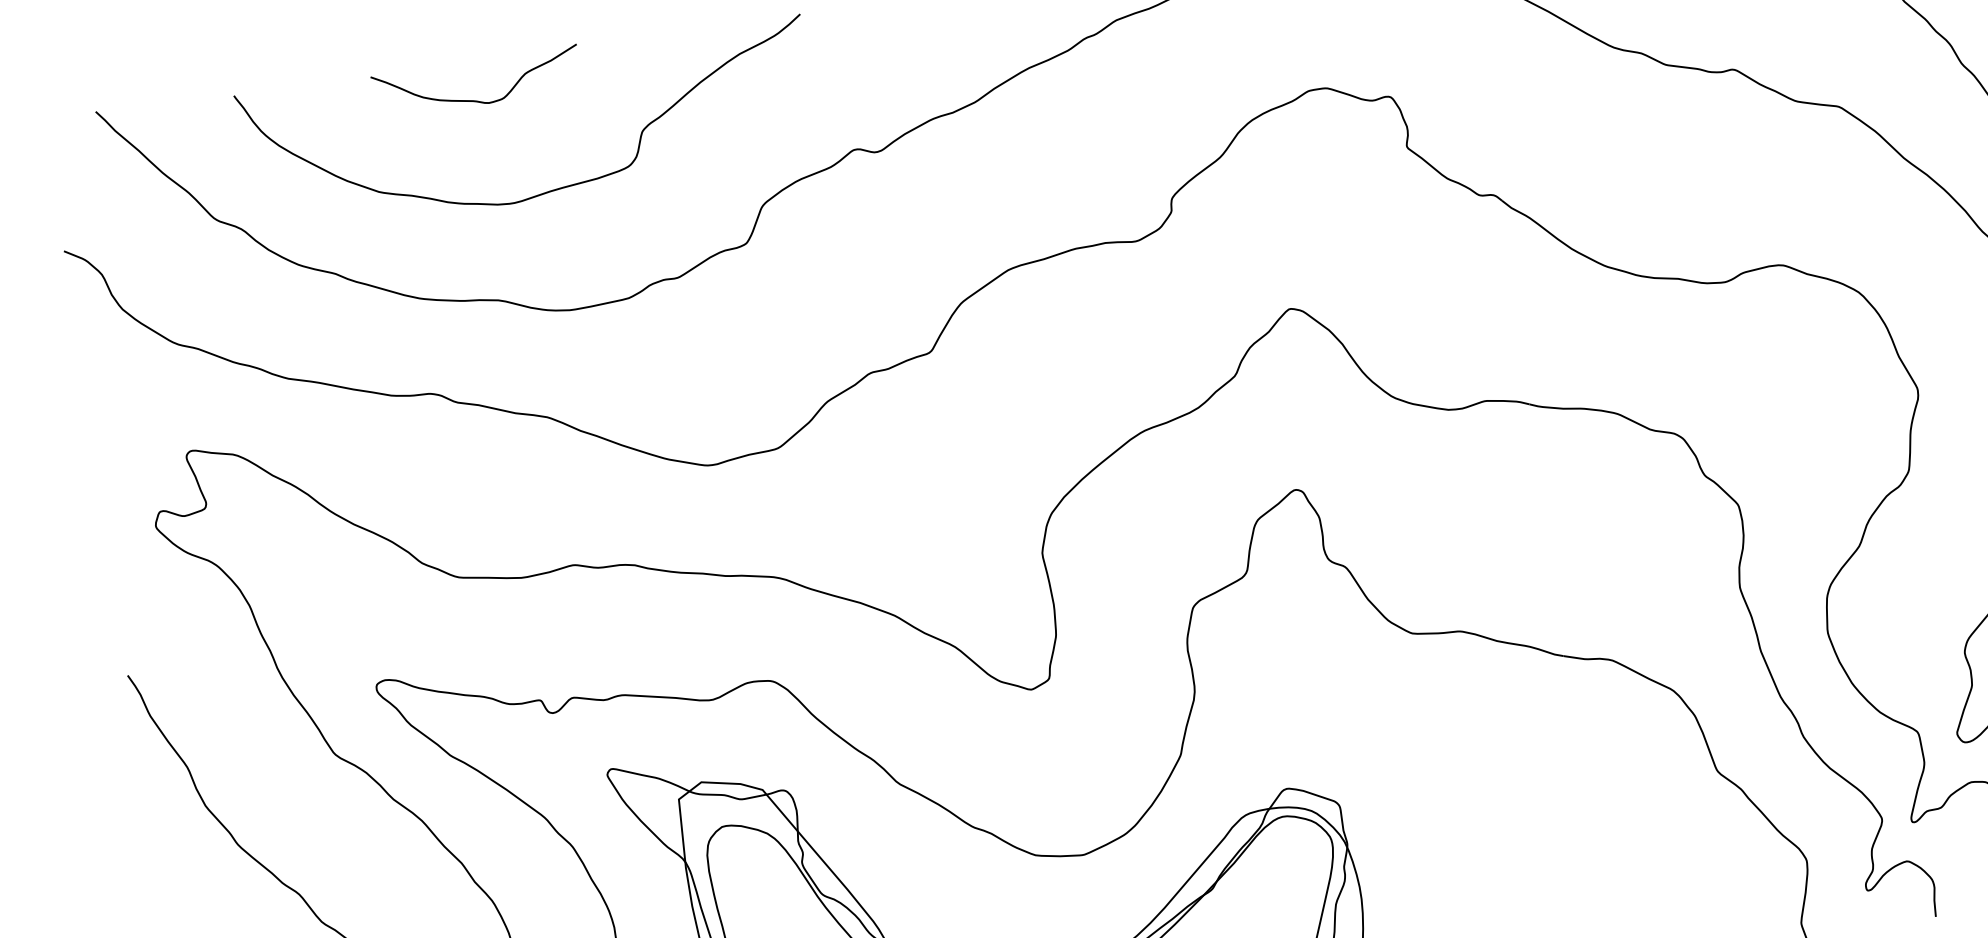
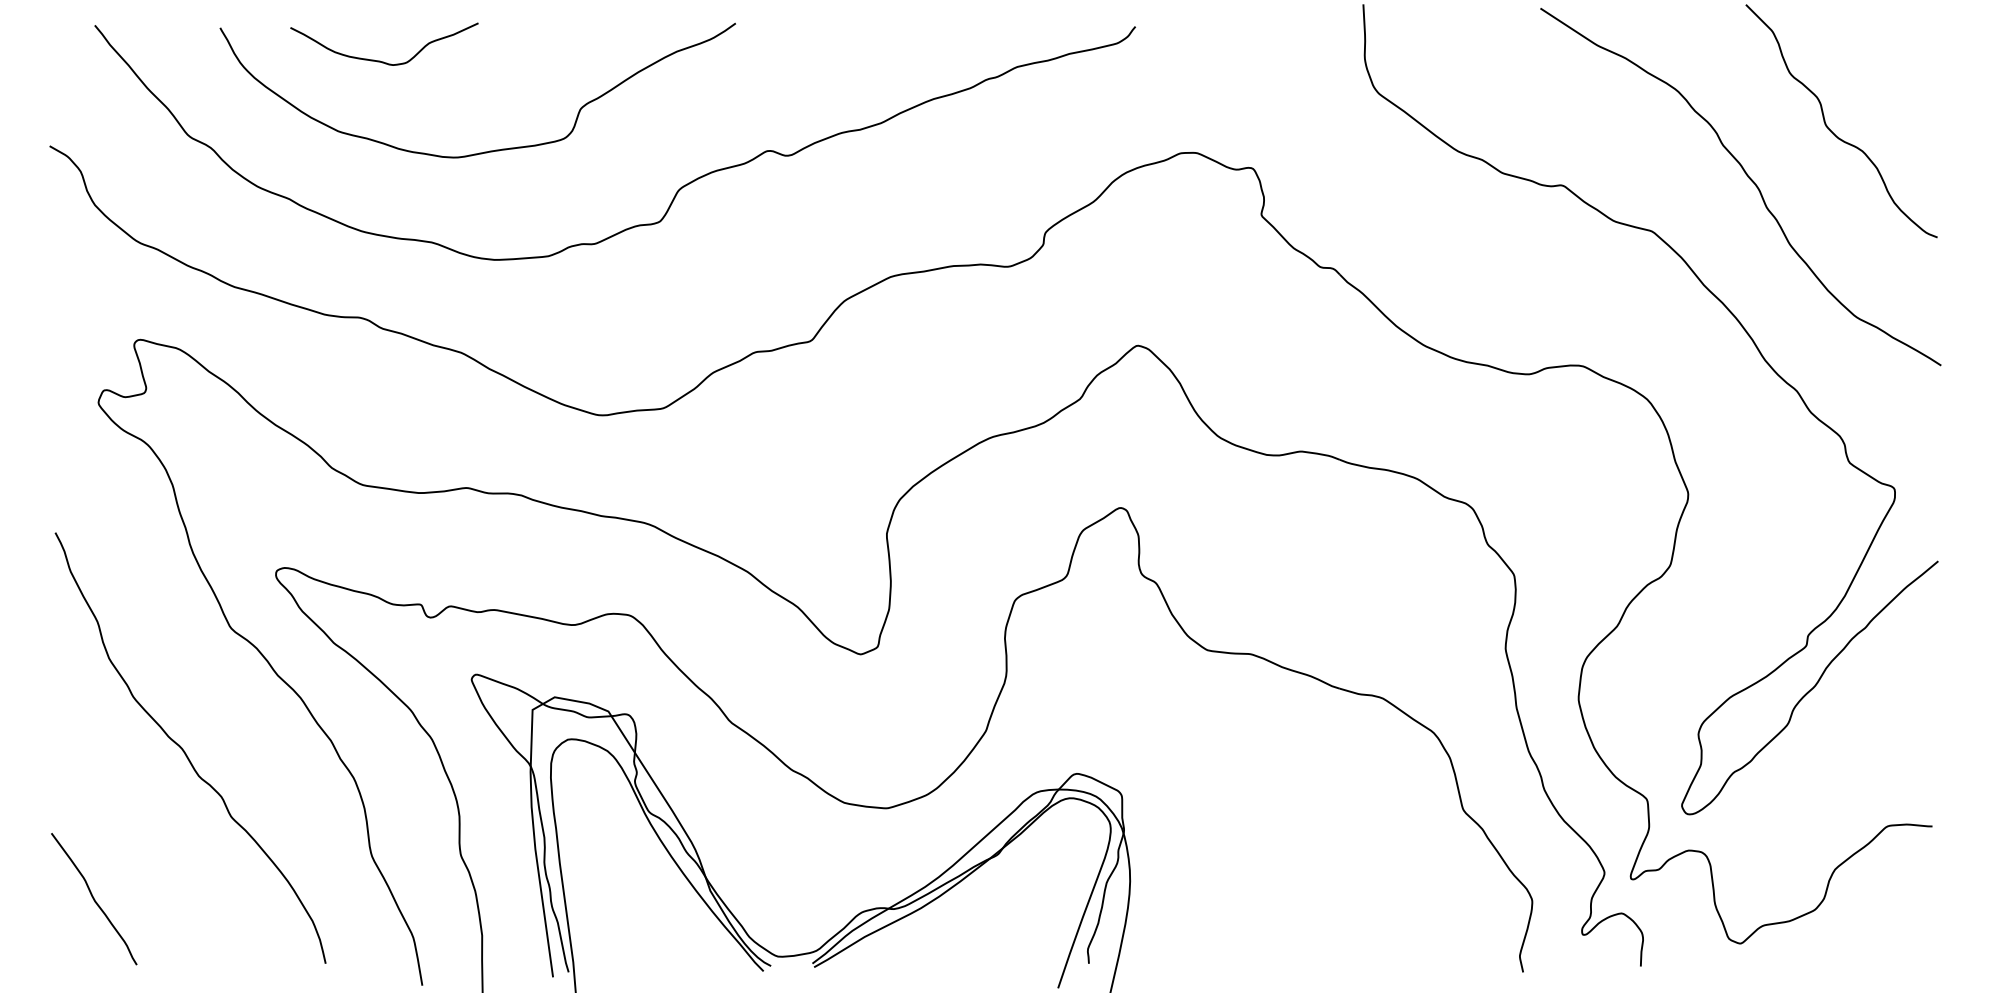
curve: (474, 99) -> (380, 60), moved

